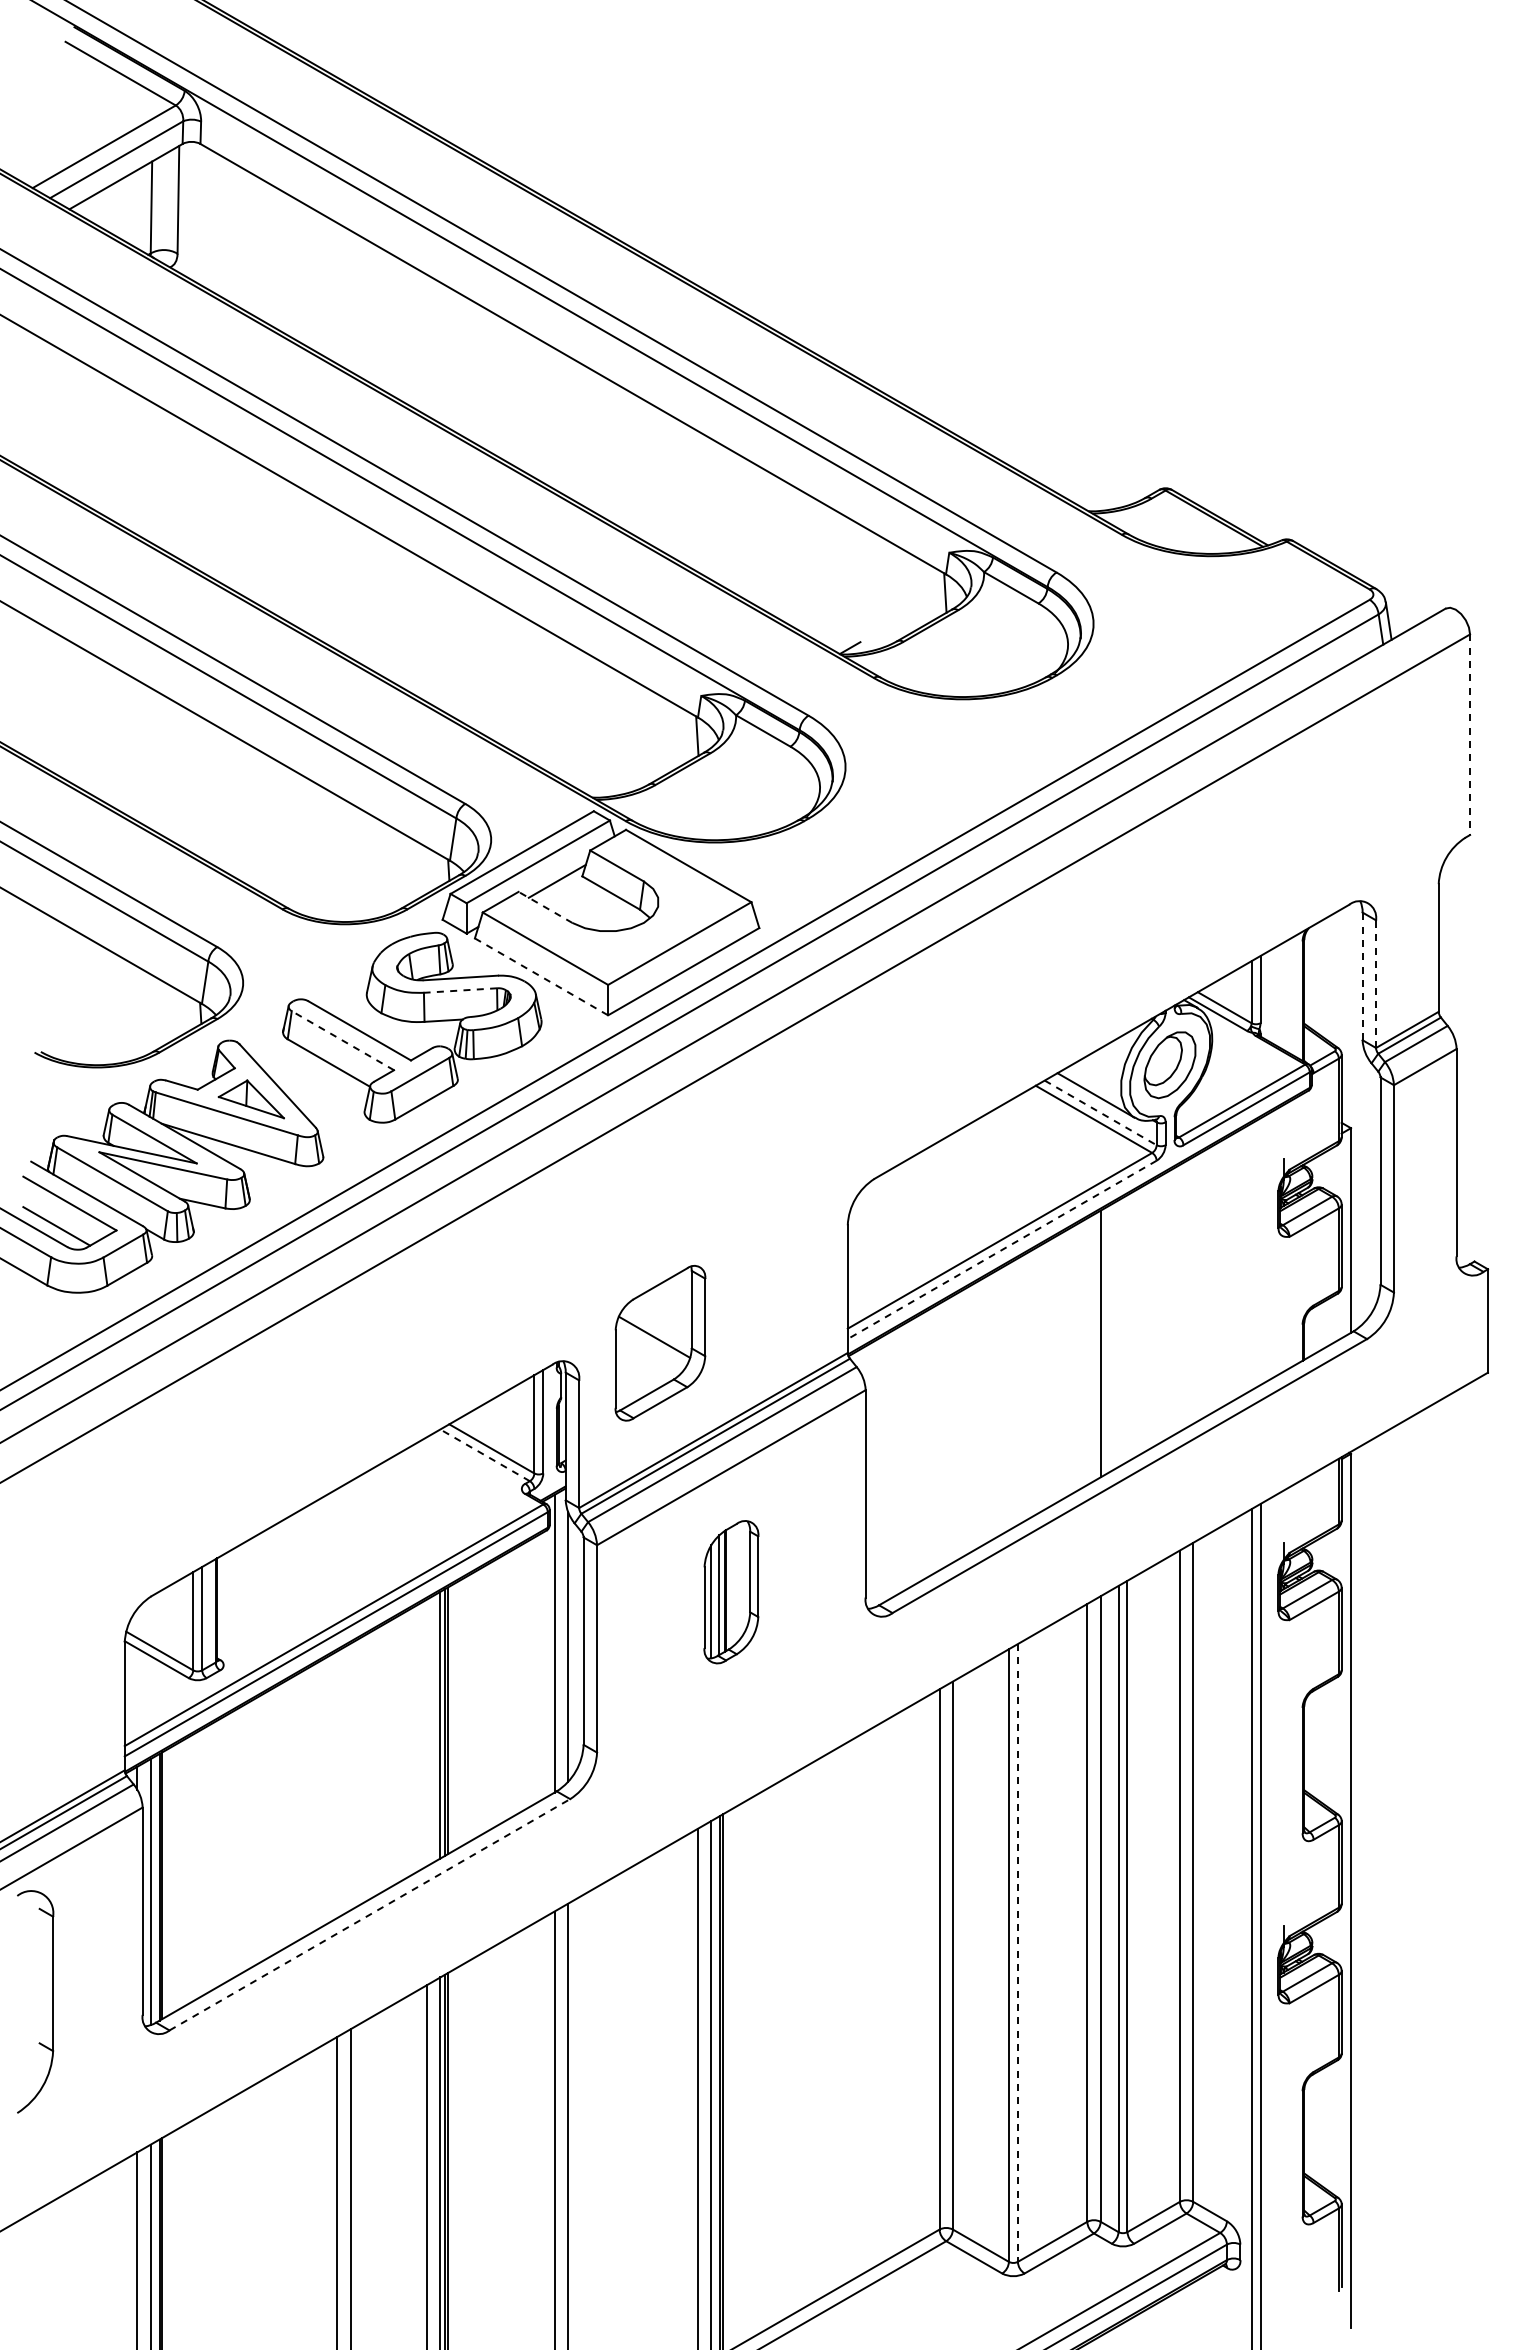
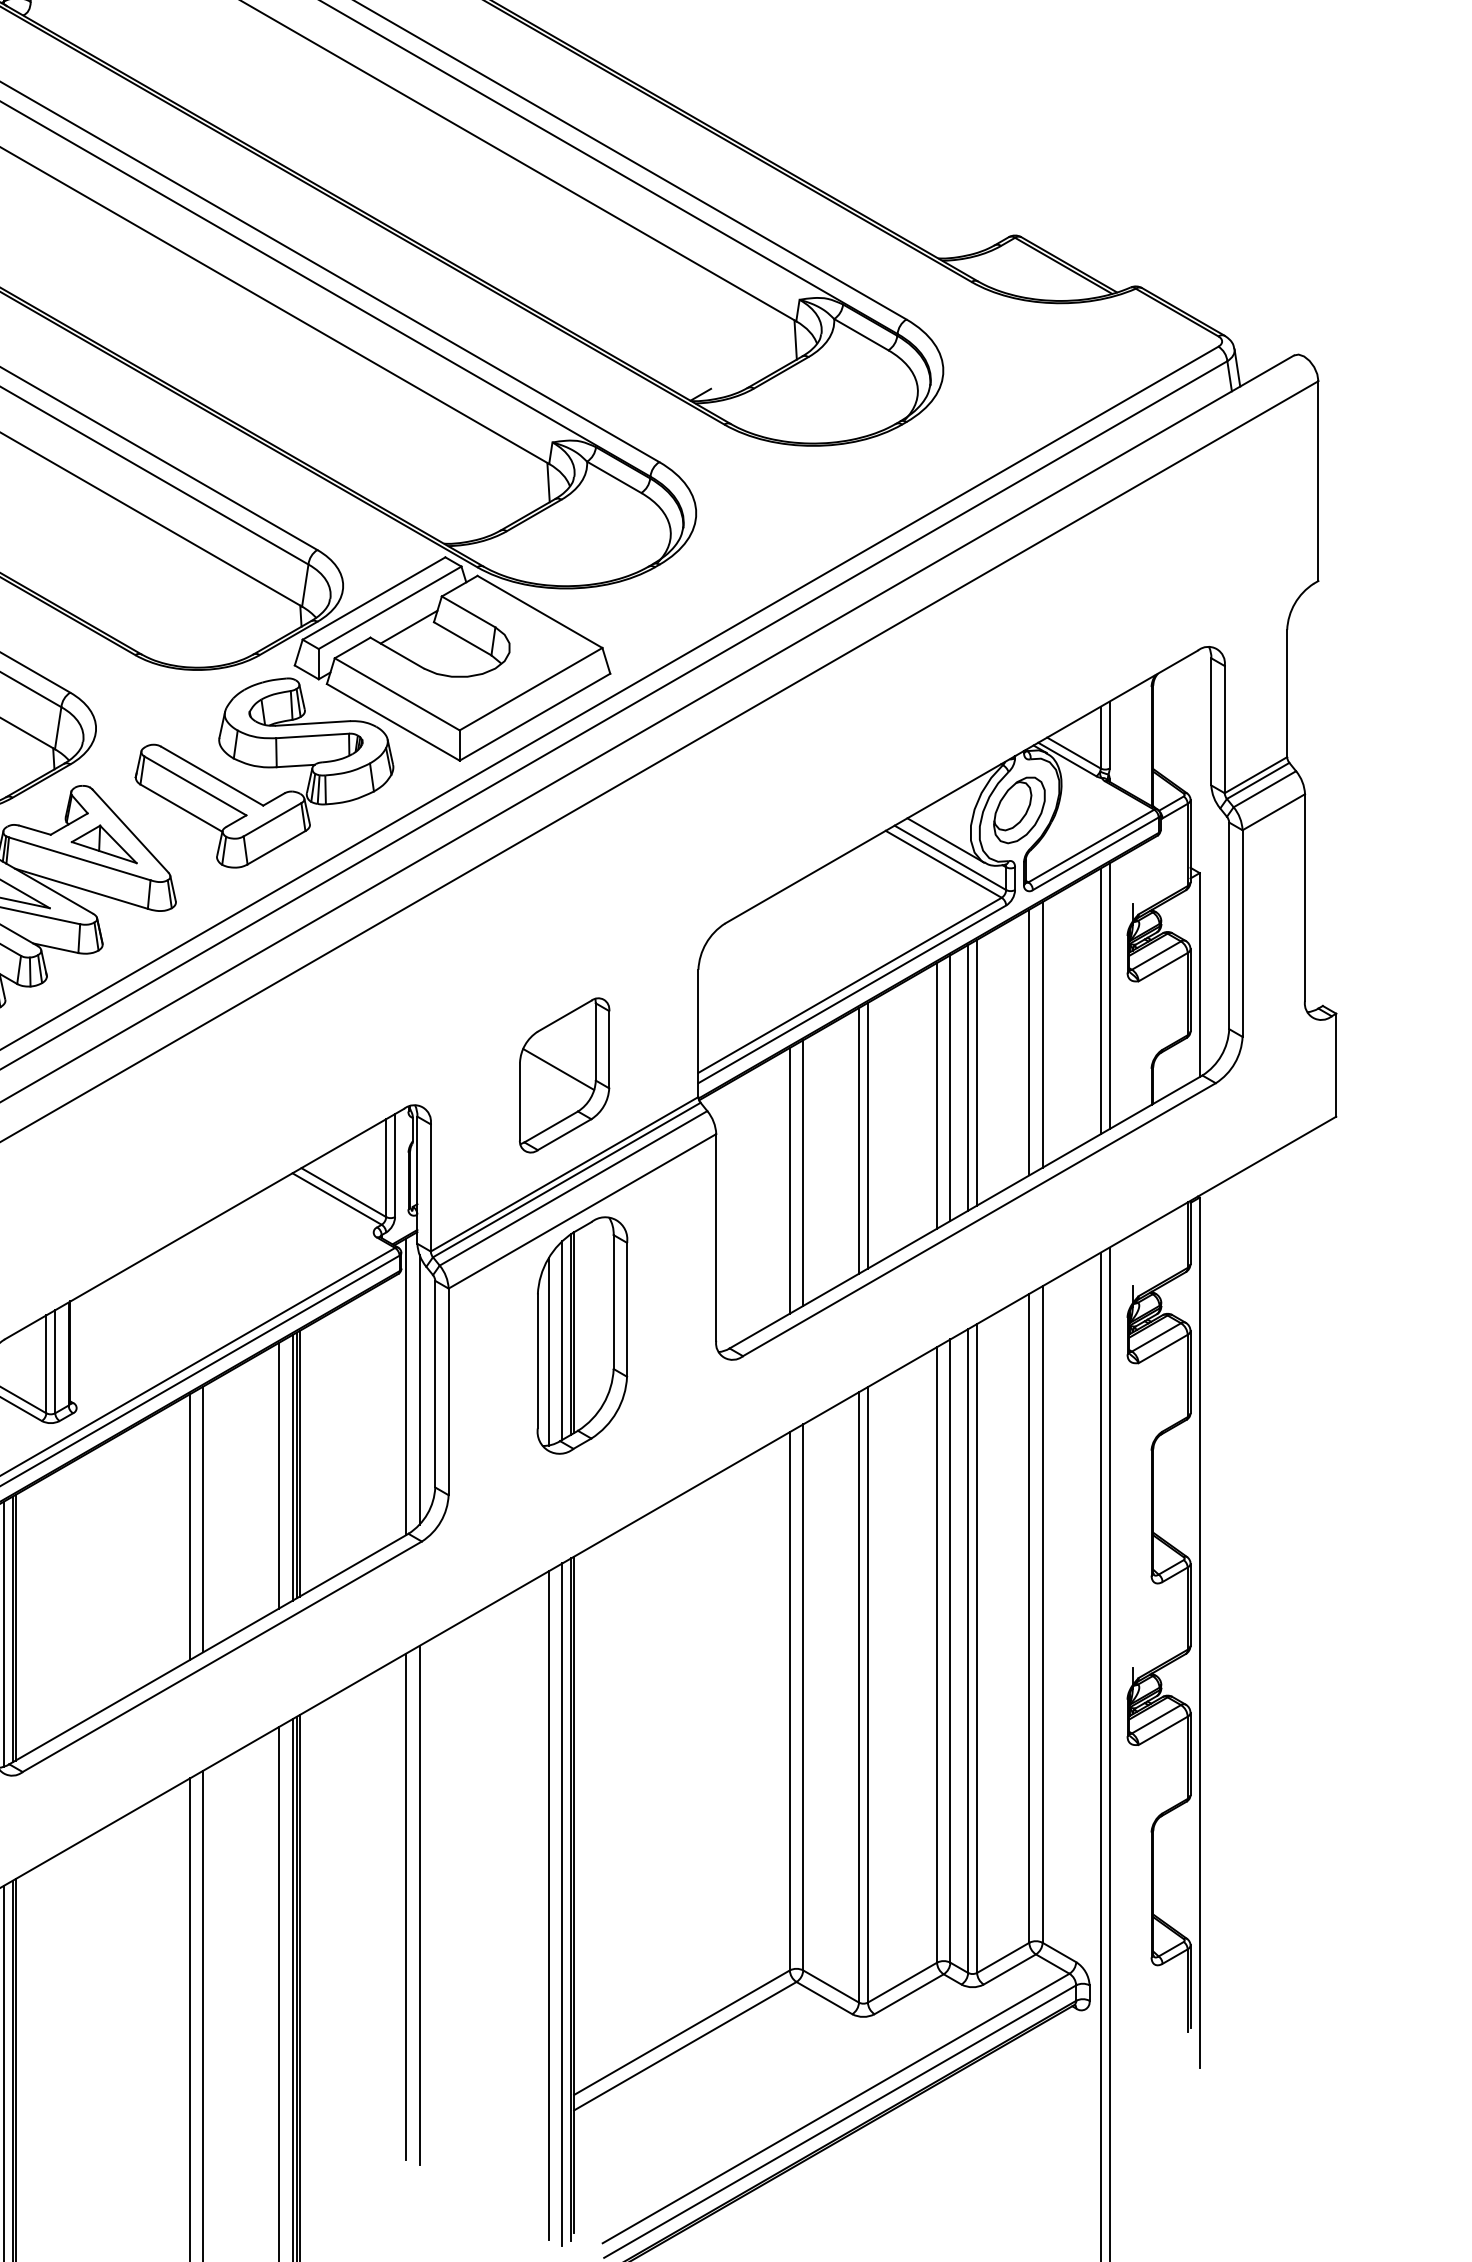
line: (1470, 735) -> (1318, 481), dashed -> solid
line: (545, 907) -> (397, 653), dashed -> solid
line: (541, 976) -> (393, 721), dashed -> solid
line: (1362, 976) -> (1211, 721), dashed -> solid
line: (1376, 984) -> (1225, 729), dashed -> solid
line: (460, 990) -> (312, 735), dashed -> solid
line: (342, 1040) -> (195, 785), dashed -> solid
line: (1100, 1112) -> (950, 857), dashed -> solid
line: (1001, 1250) -> (851, 994), dashed -> solid
line: (1260, 1251) -> (1109, 995), added
line: (1251, 1256) -> (1100, 1000), added
line: (1193, 1290) -> (1042, 1034), added
line: (1179, 1297) -> (1028, 1041), added
line: (1127, 1328) -> (977, 1072), added
line: (1118, 1333) -> (968, 1077), added
part: (660, 1343) -> (564, 1075), moved
line: (1087, 1351) -> (937, 1095), added
line: (1017, 1391) -> (867, 1135), added
line: (1008, 1396) -> (858, 1140), added
line: (952, 1428) -> (802, 1172), added
line: (939, 1436) -> (789, 1180), added
line: (485, 1455) -> (337, 1199), dashed -> solid
part: (731, 1591) -> (582, 1334), size x1.67
line: (426, 1732) -> (278, 1475), added
line: (350, 1776) -> (202, 1519), added
line: (337, 1784) -> (190, 1526), added
line: (370, 1914) -> (222, 1656), dashed -> solid
line: (1017, 1952) -> (867, 1694), dashed -> solid

